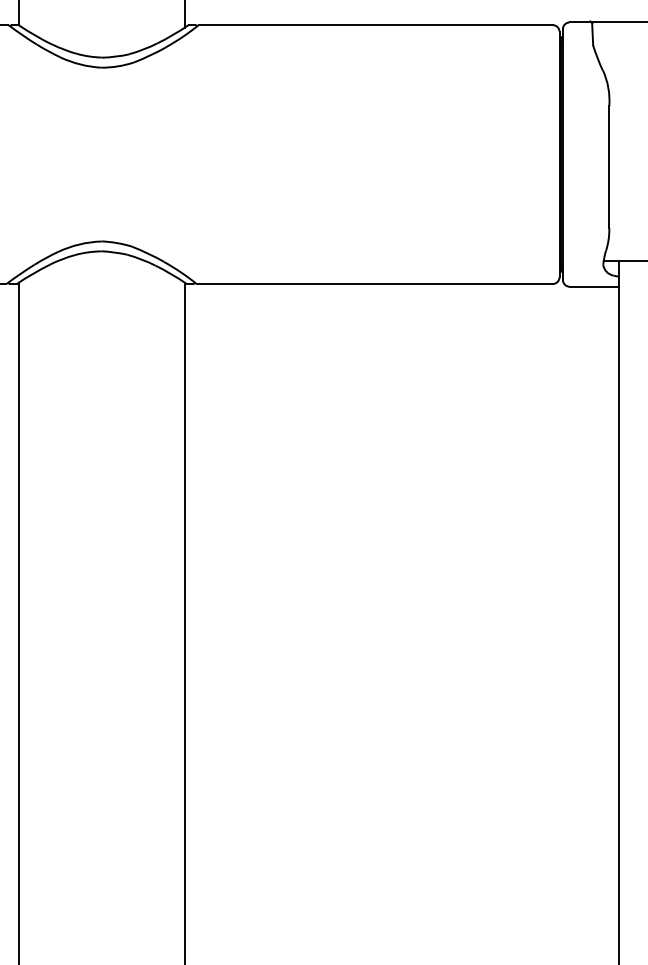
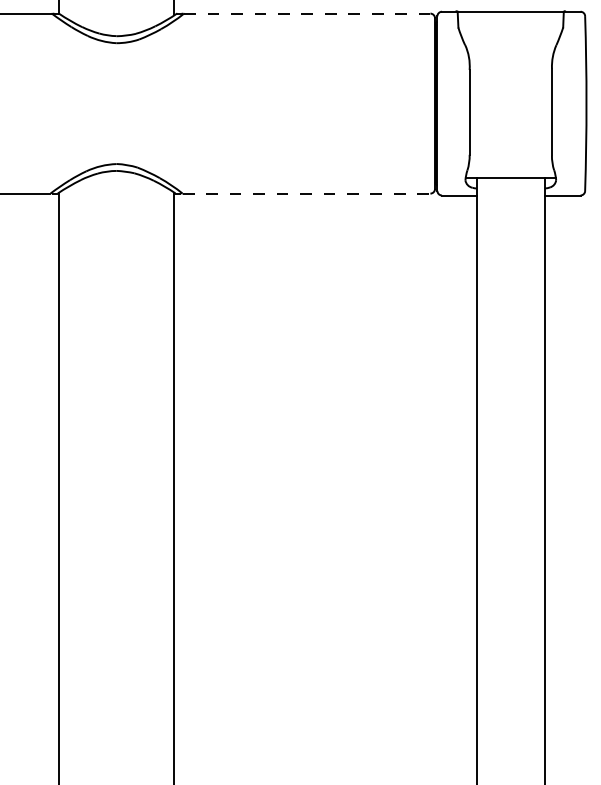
line: (376, 24) -> (307, 13), solid -> dashed
line: (374, 283) -> (306, 193), solid -> dashed

